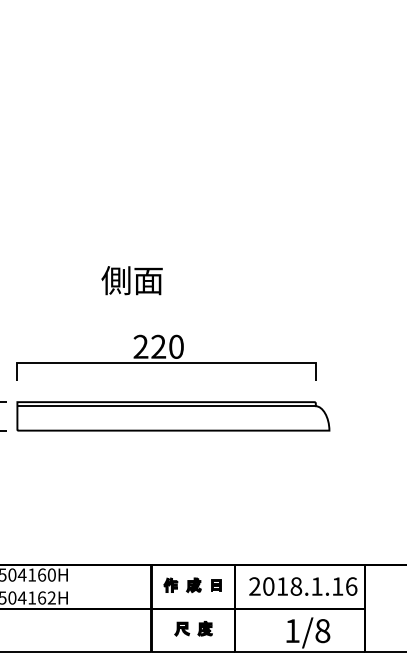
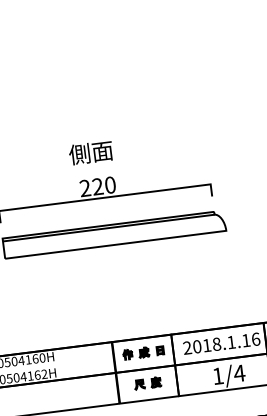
text: (131, 280) -> (90, 152), moved
text: (322, 631) -> (239, 373), 1/8 -> 1/4

